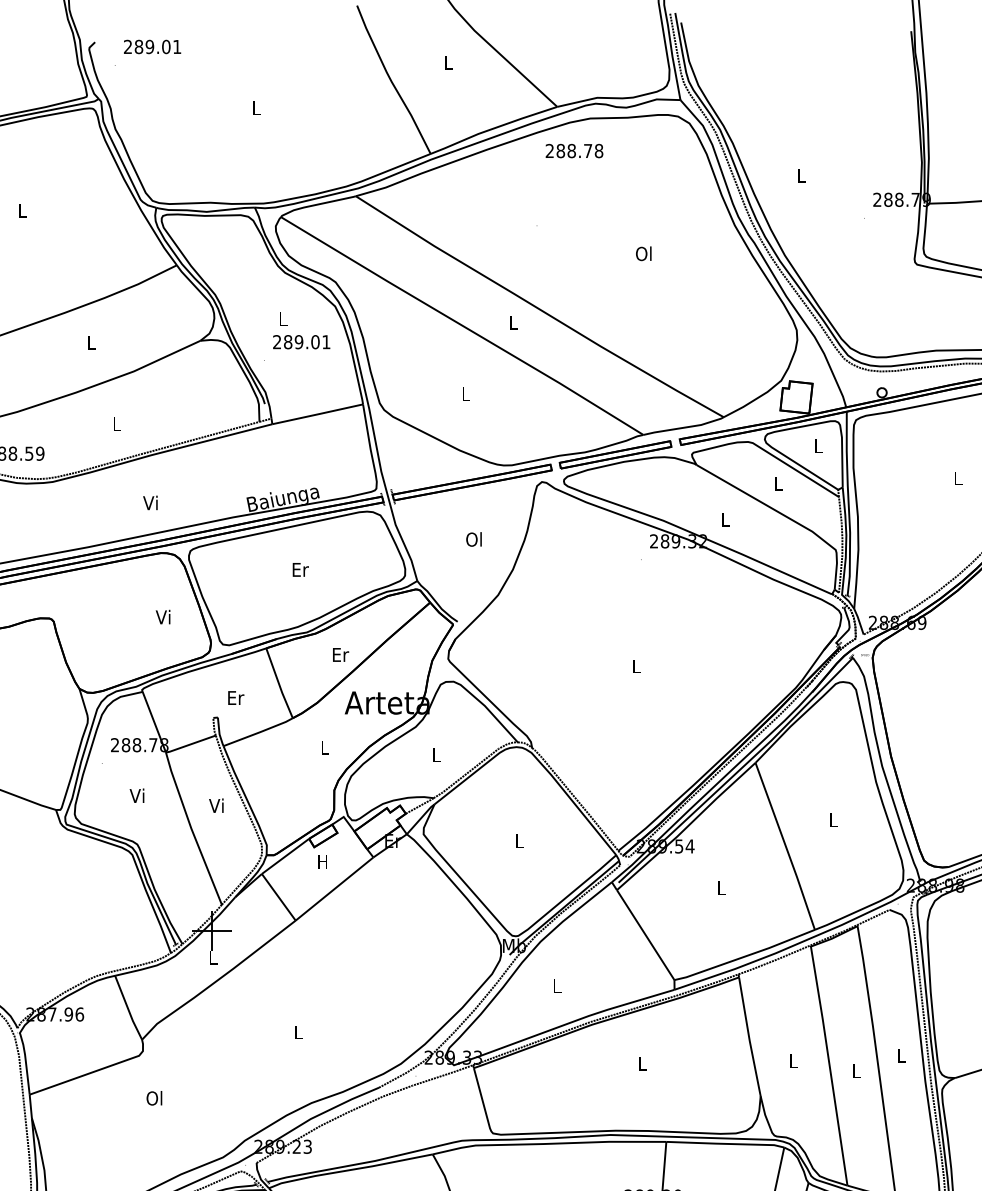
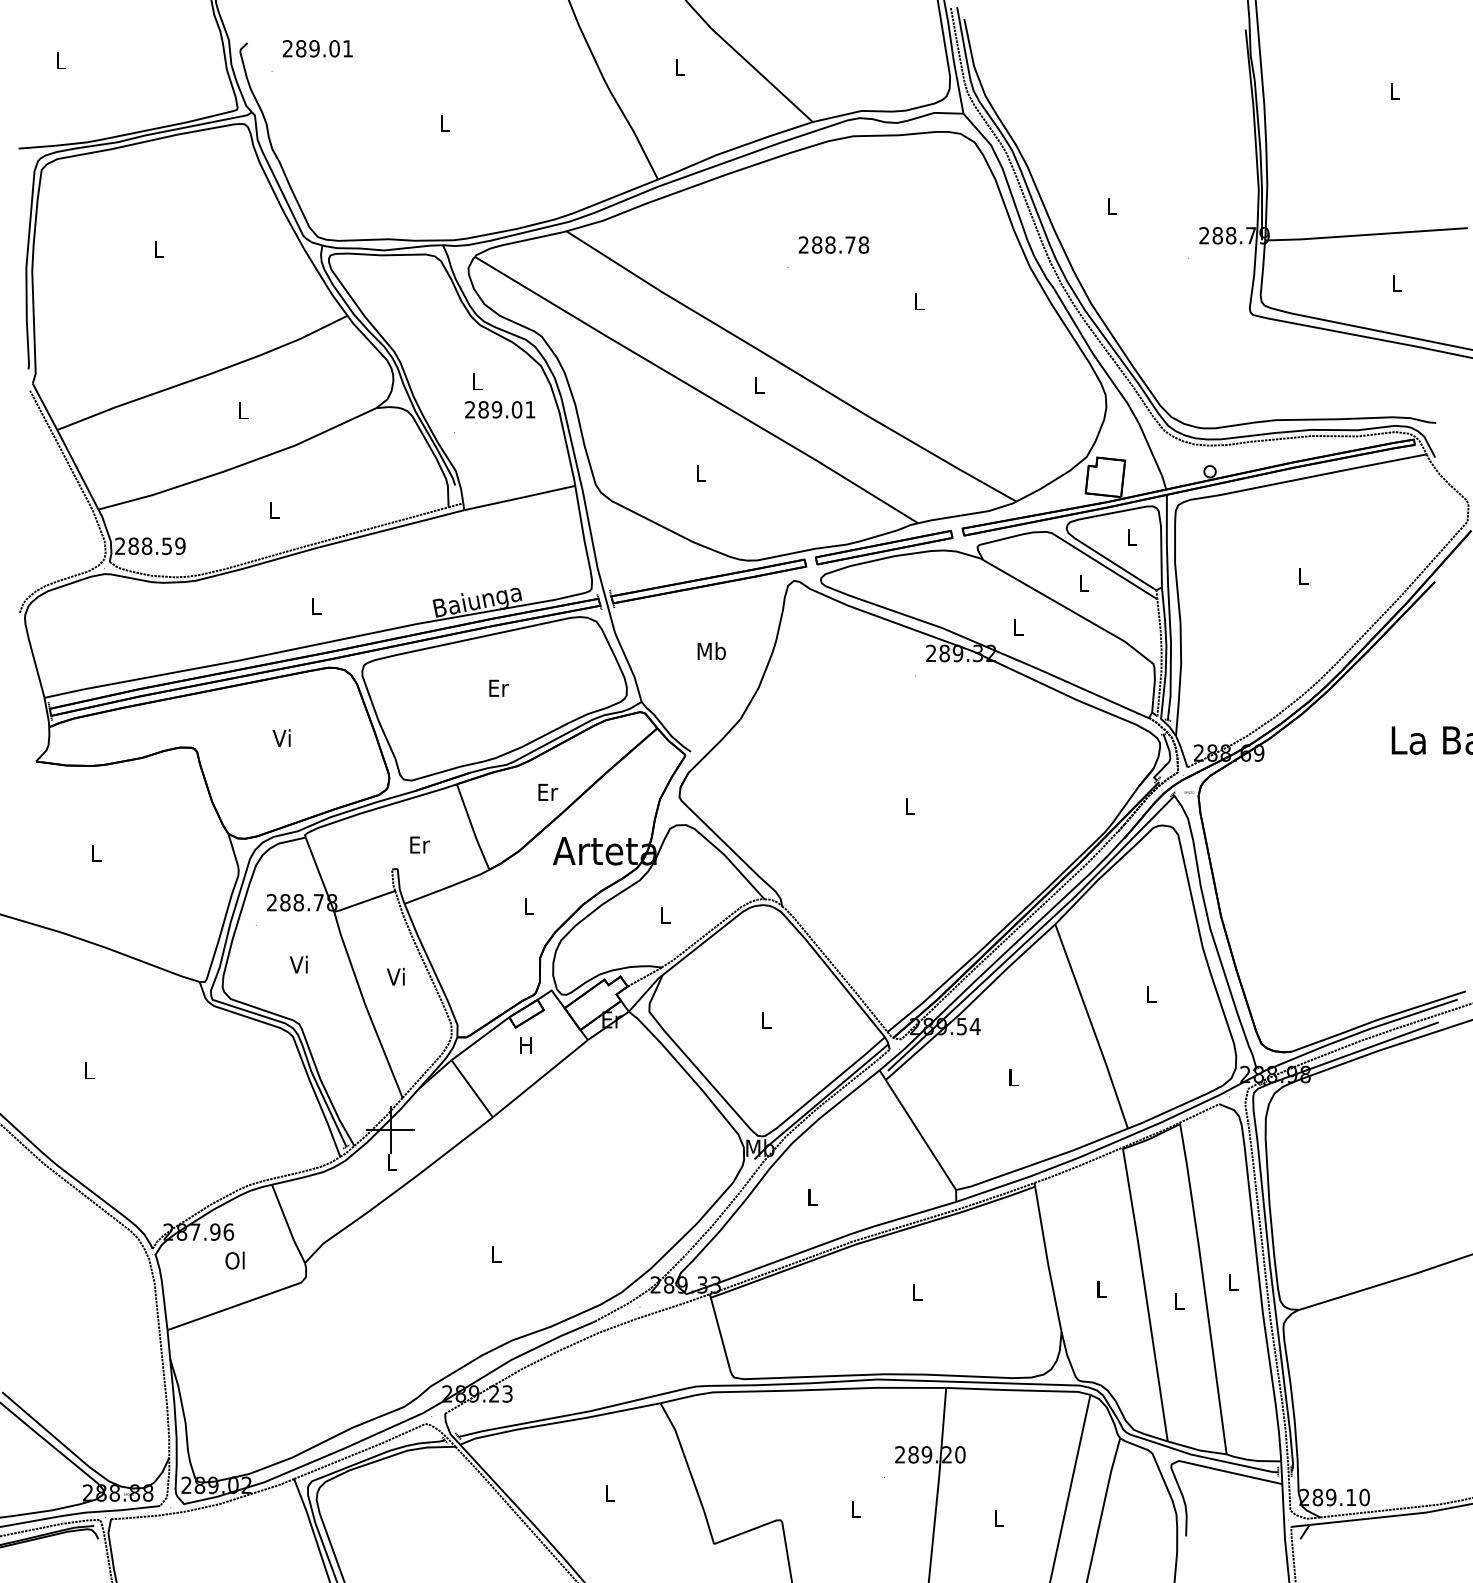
text: (574, 150) -> (833, 244), moved
text: (643, 253) -> (918, 301), Ol -> L
text: (150, 502) -> (315, 606), Vi -> L
text: (474, 539) -> (711, 651), Ol -> Mb
text: (162, 616) -> (281, 737), moved
text: (153, 1098) -> (234, 1260), moved

